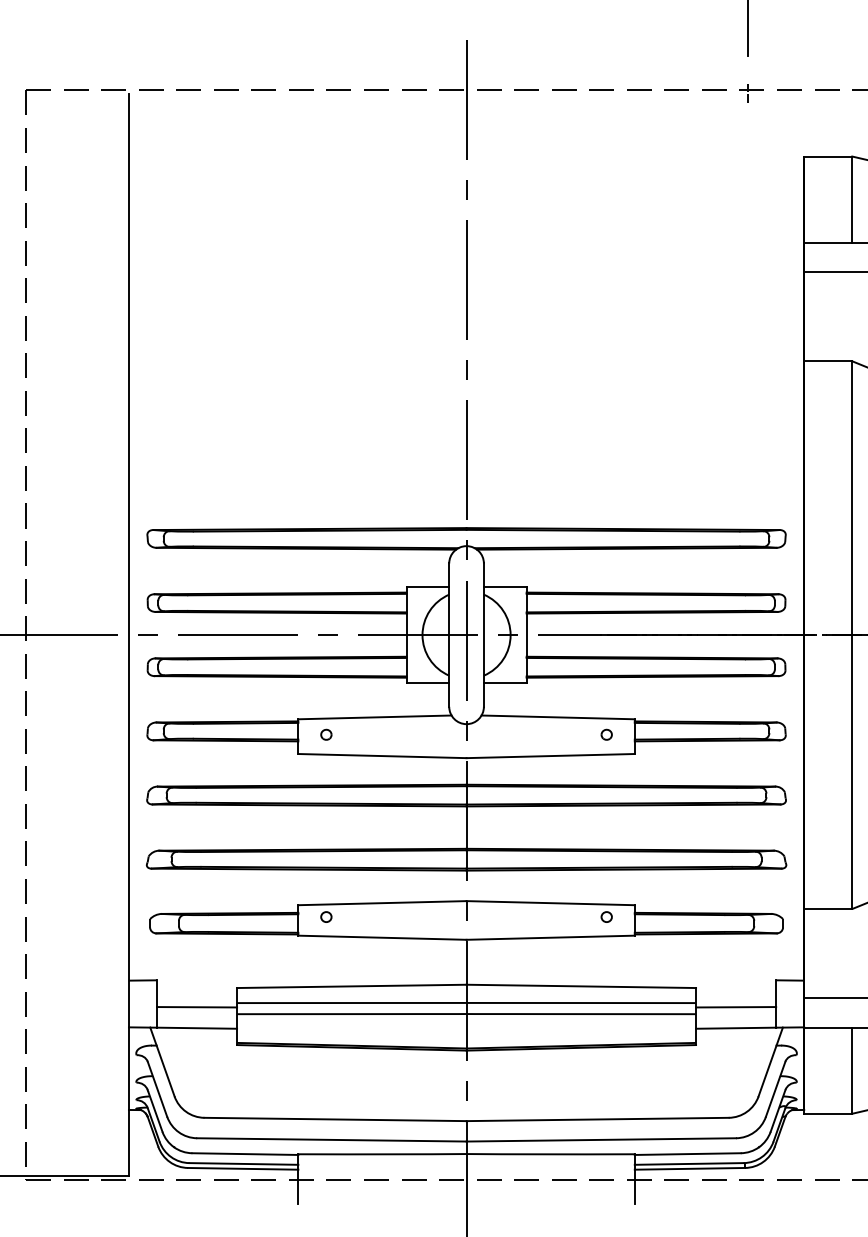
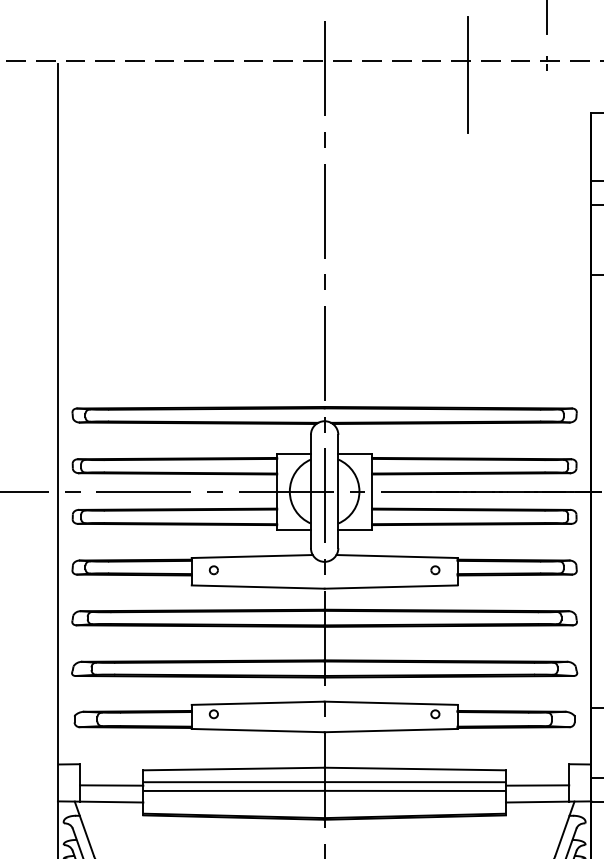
line: (648, 107) -> (468, 74), added

